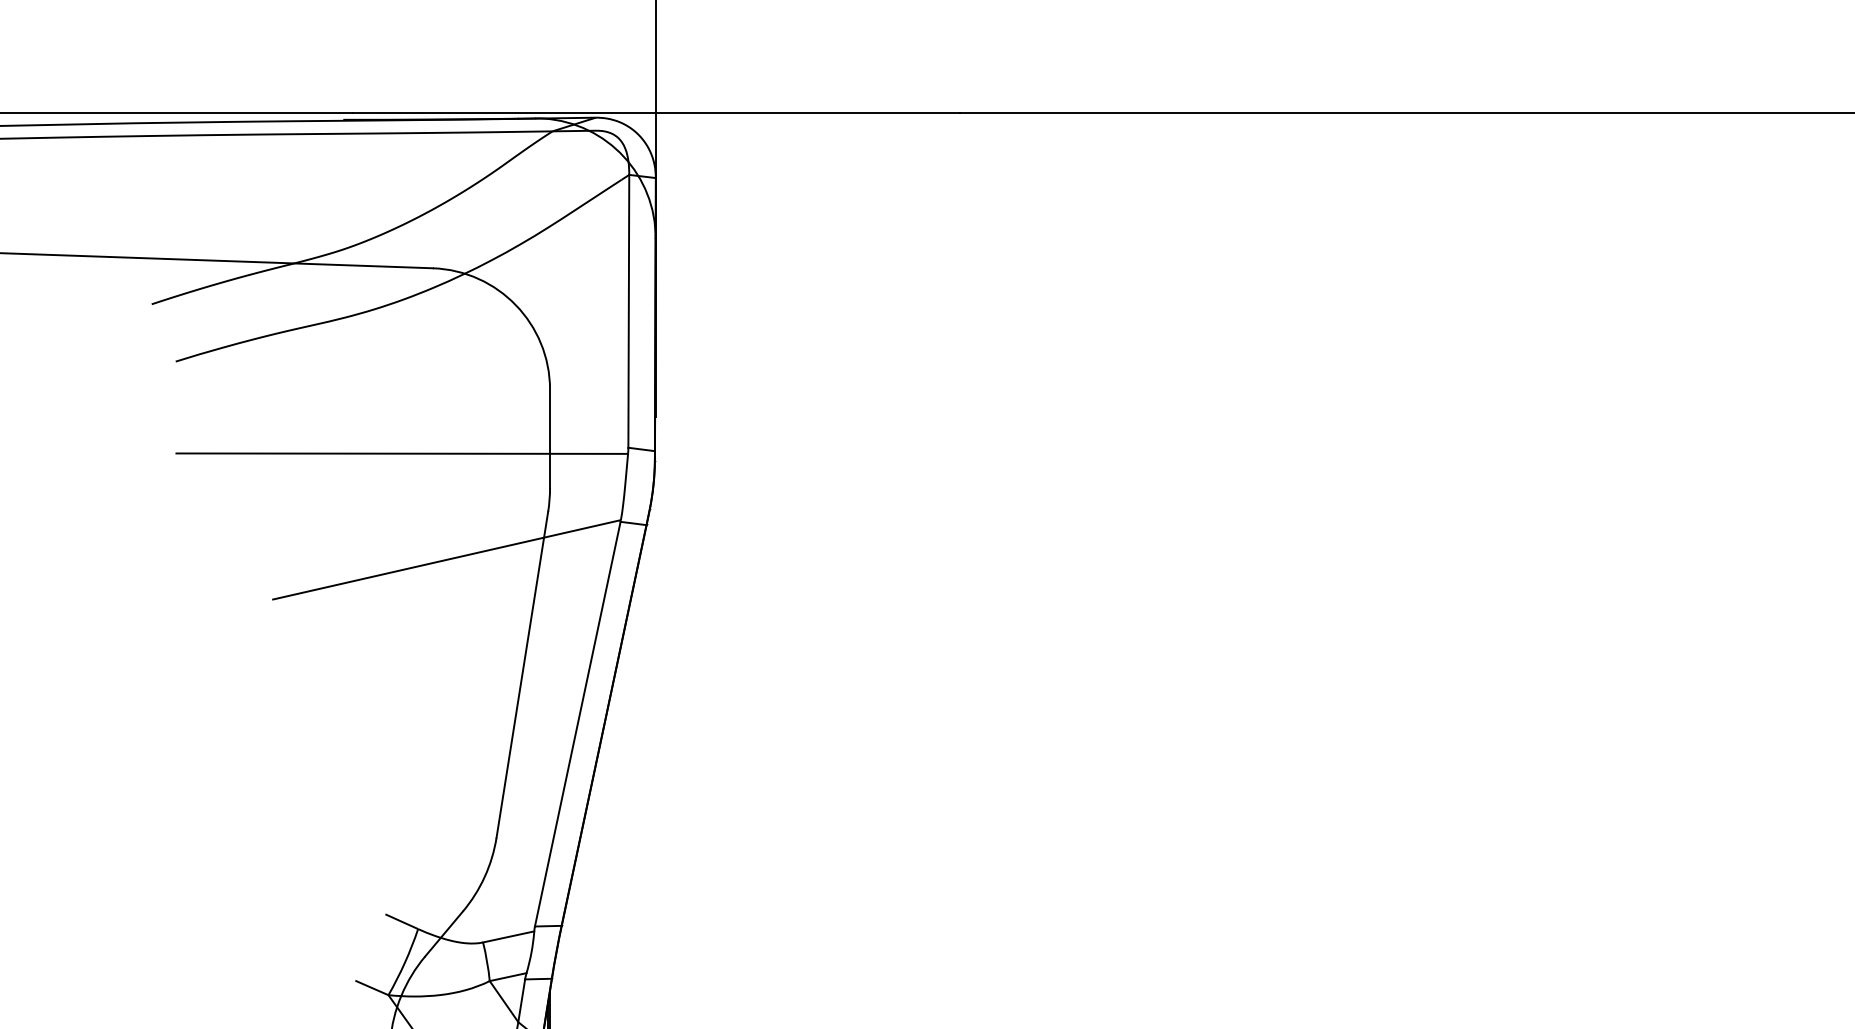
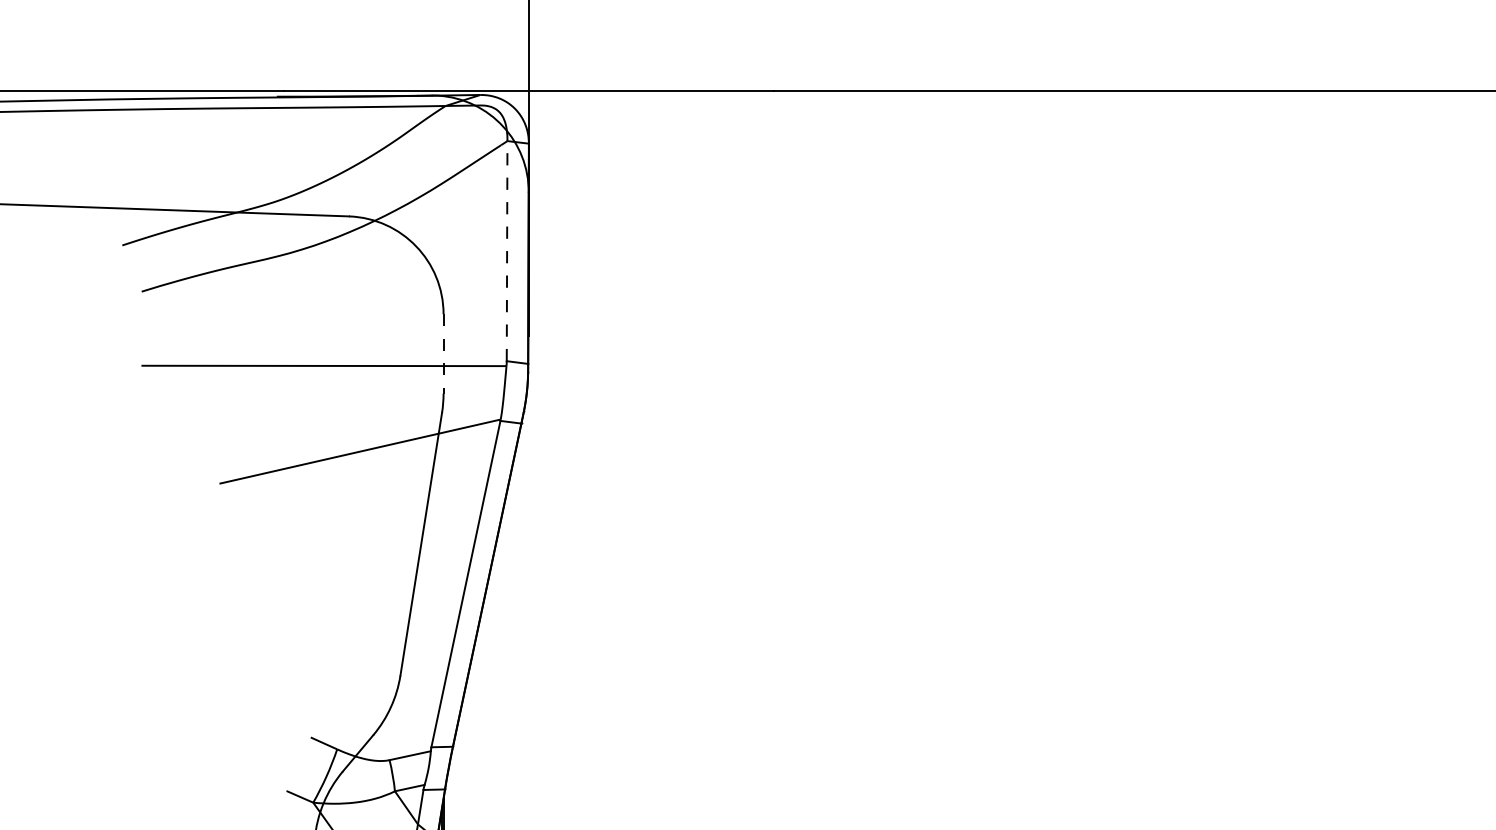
line: (629, 310) -> (507, 250), solid -> dashed
line: (549, 438) -> (443, 353), solid -> dashed

